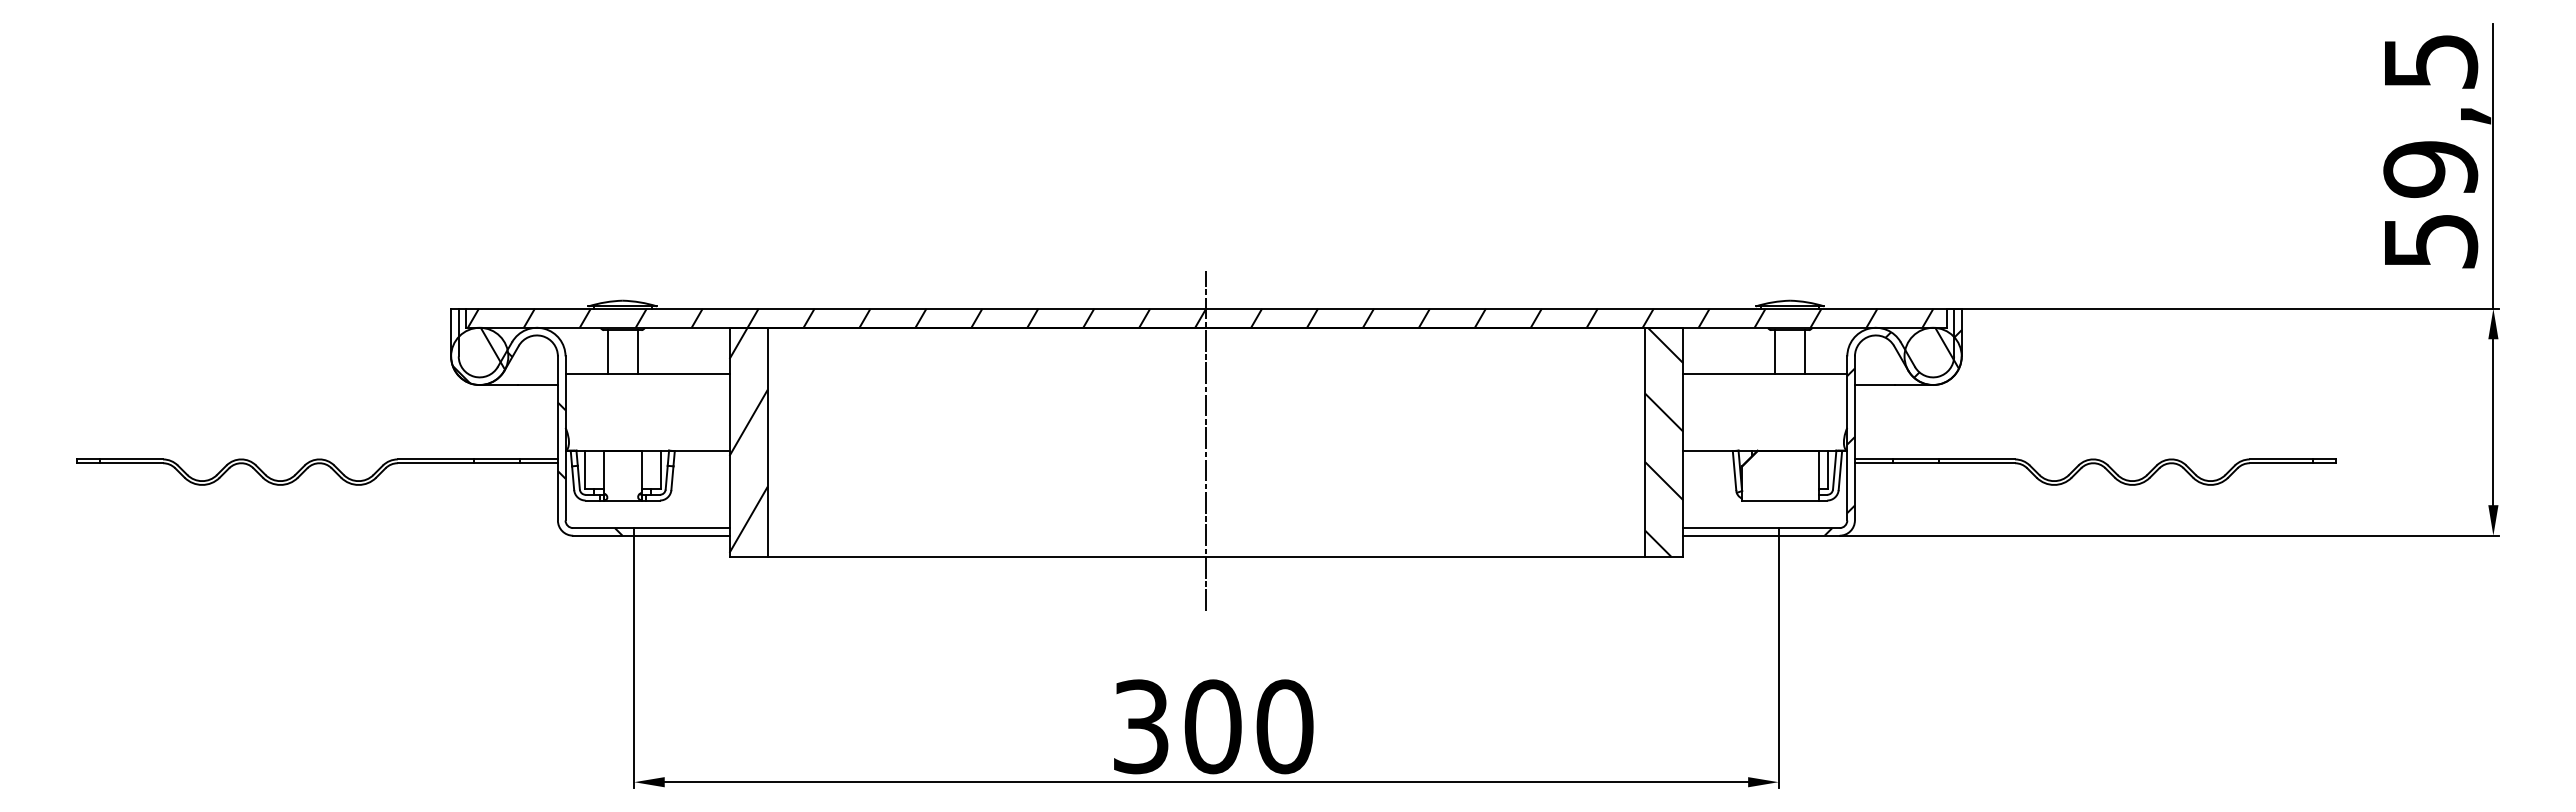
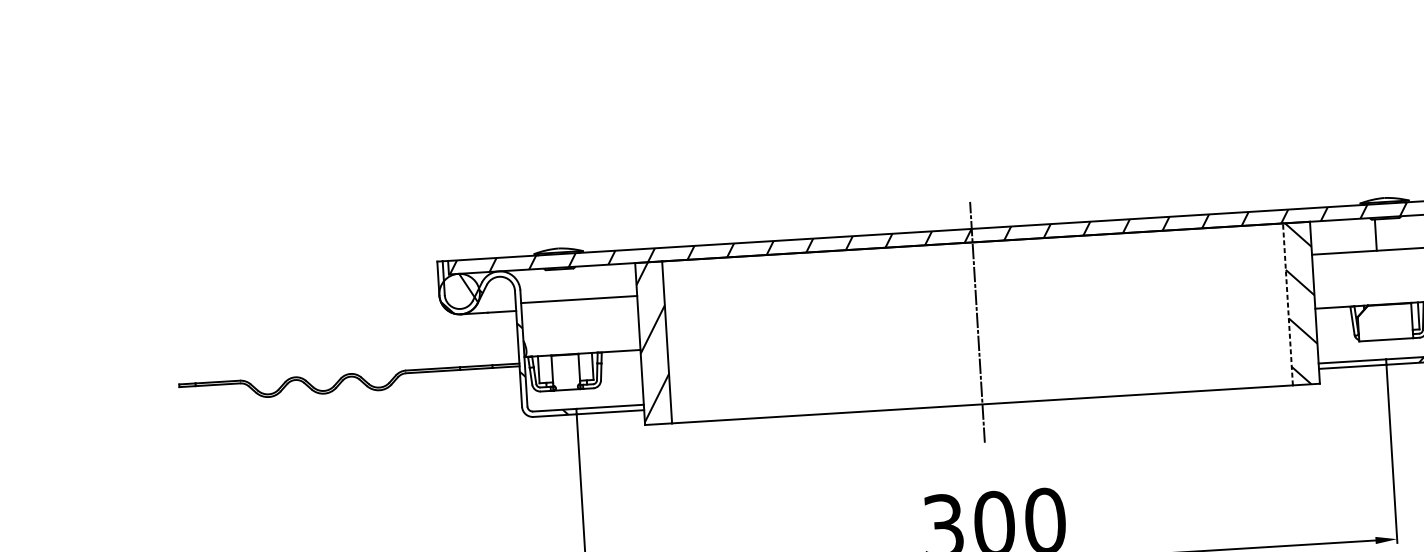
line: (607, 352) -> (549, 285), removed
line: (638, 352) -> (571, 284), removed
line: (1805, 352) -> (1397, 233), removed
line: (1645, 441) -> (1288, 303), solid -> dashed

